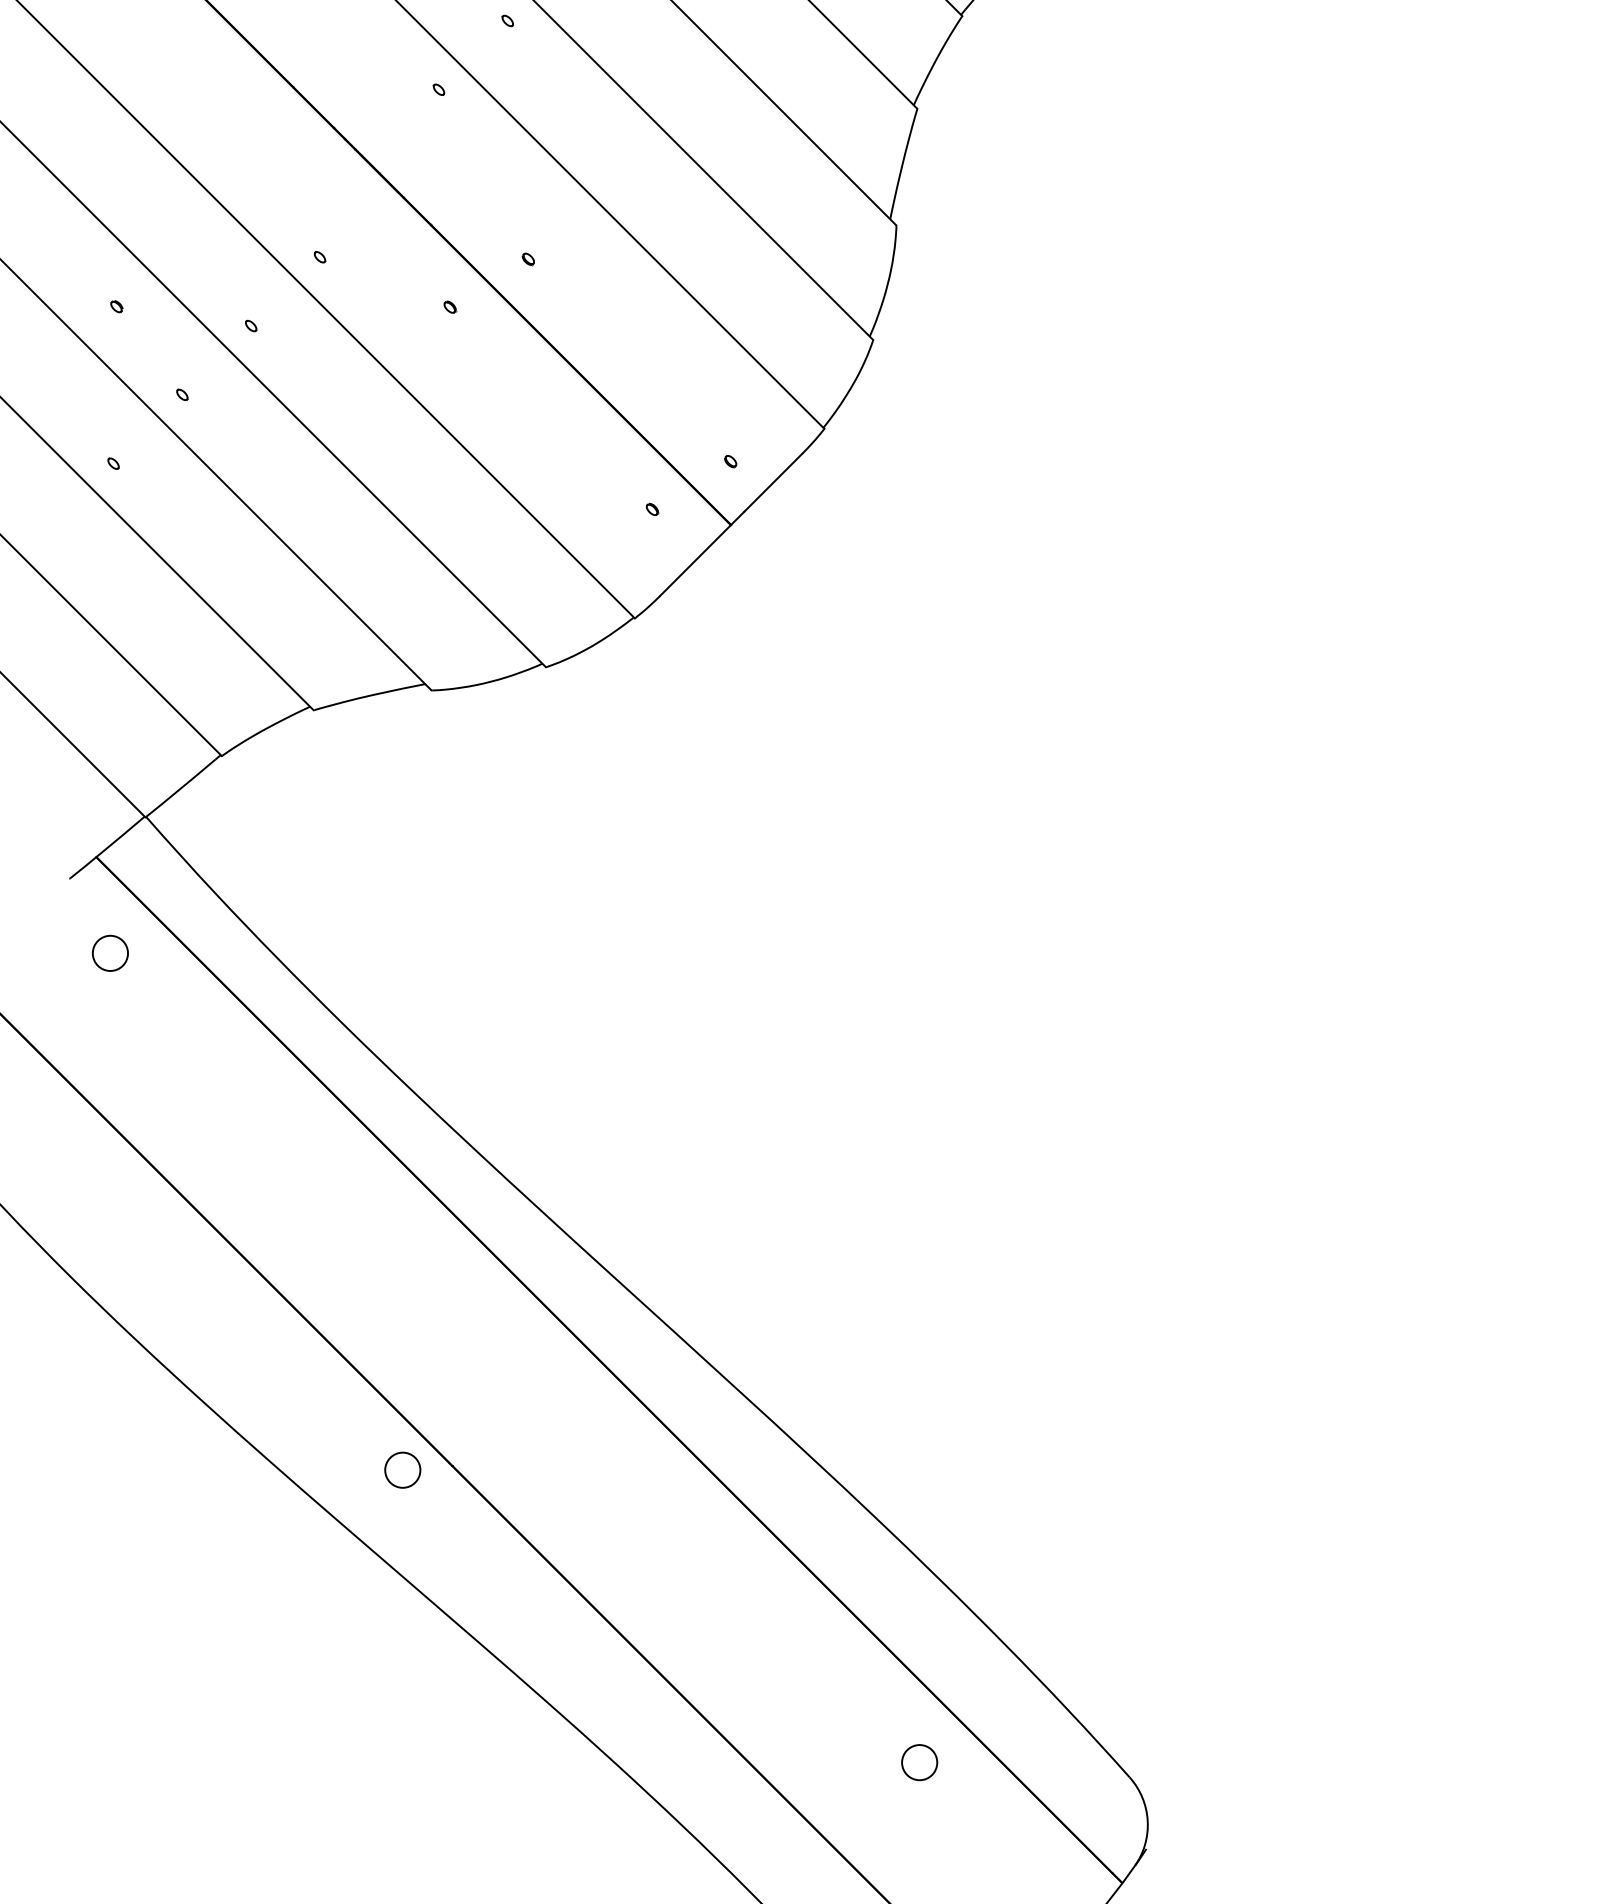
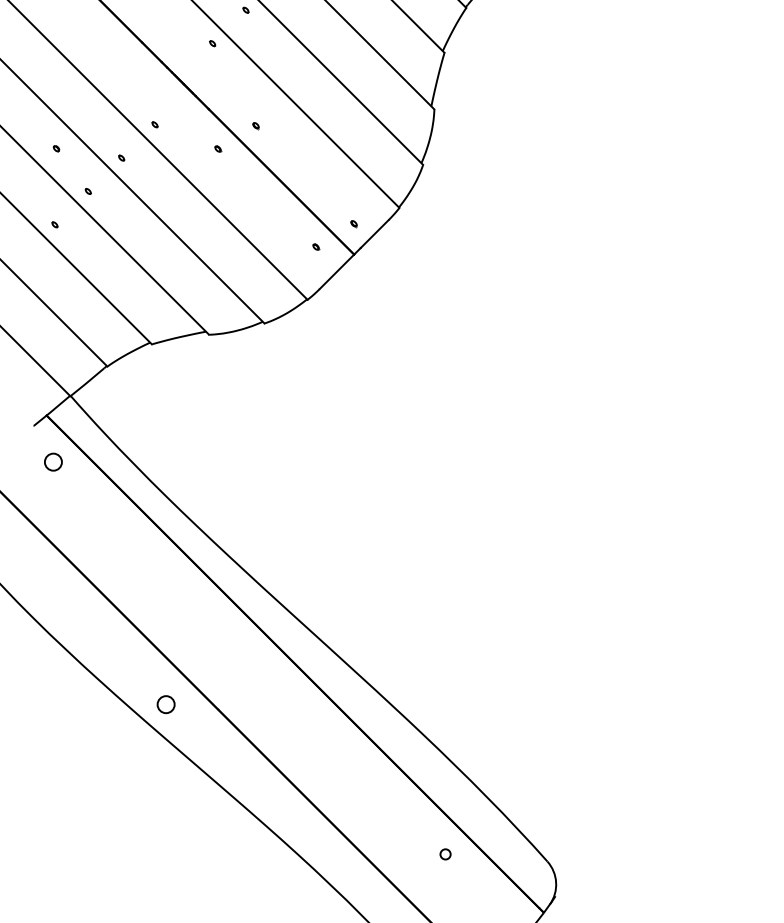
circle: (401, 1469) -> (165, 704), moved
circle: (919, 1762) -> (445, 854), size x0.6

